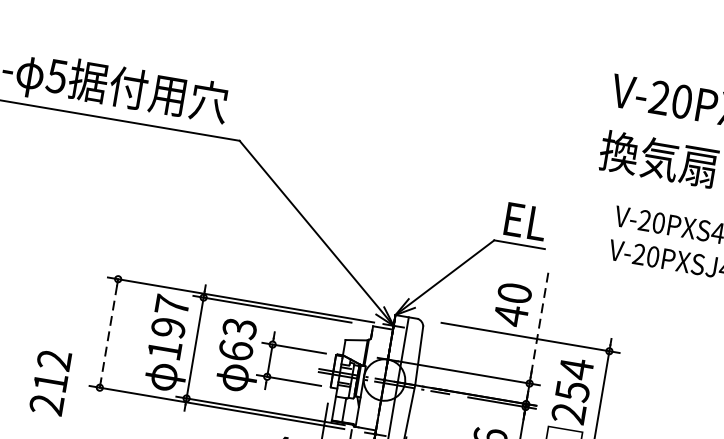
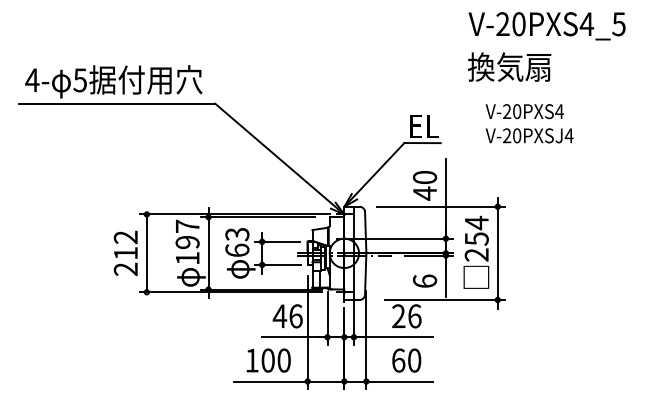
line: (538, 327) -> (445, 198), dashed -> solid
line: (108, 333) -> (146, 253), dashed -> solid
text: (50, 381) -> (125, 252), moved

